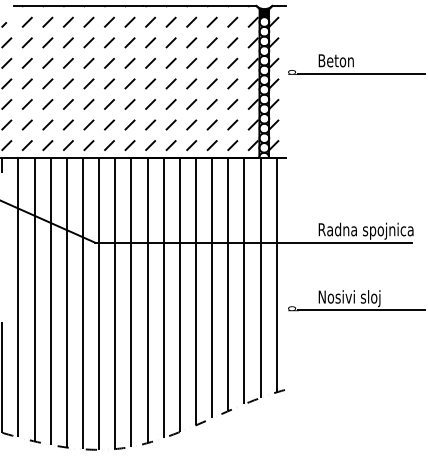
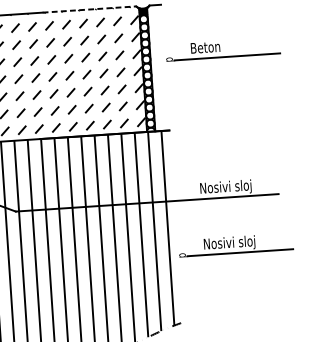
line: (200, 5) -> (89, 9), solid -> dashed
hatch: (273, 83) -> (154, 69), removed
text: (366, 230) -> (239, 186), Radna spojnica -> Nosivi sloj

